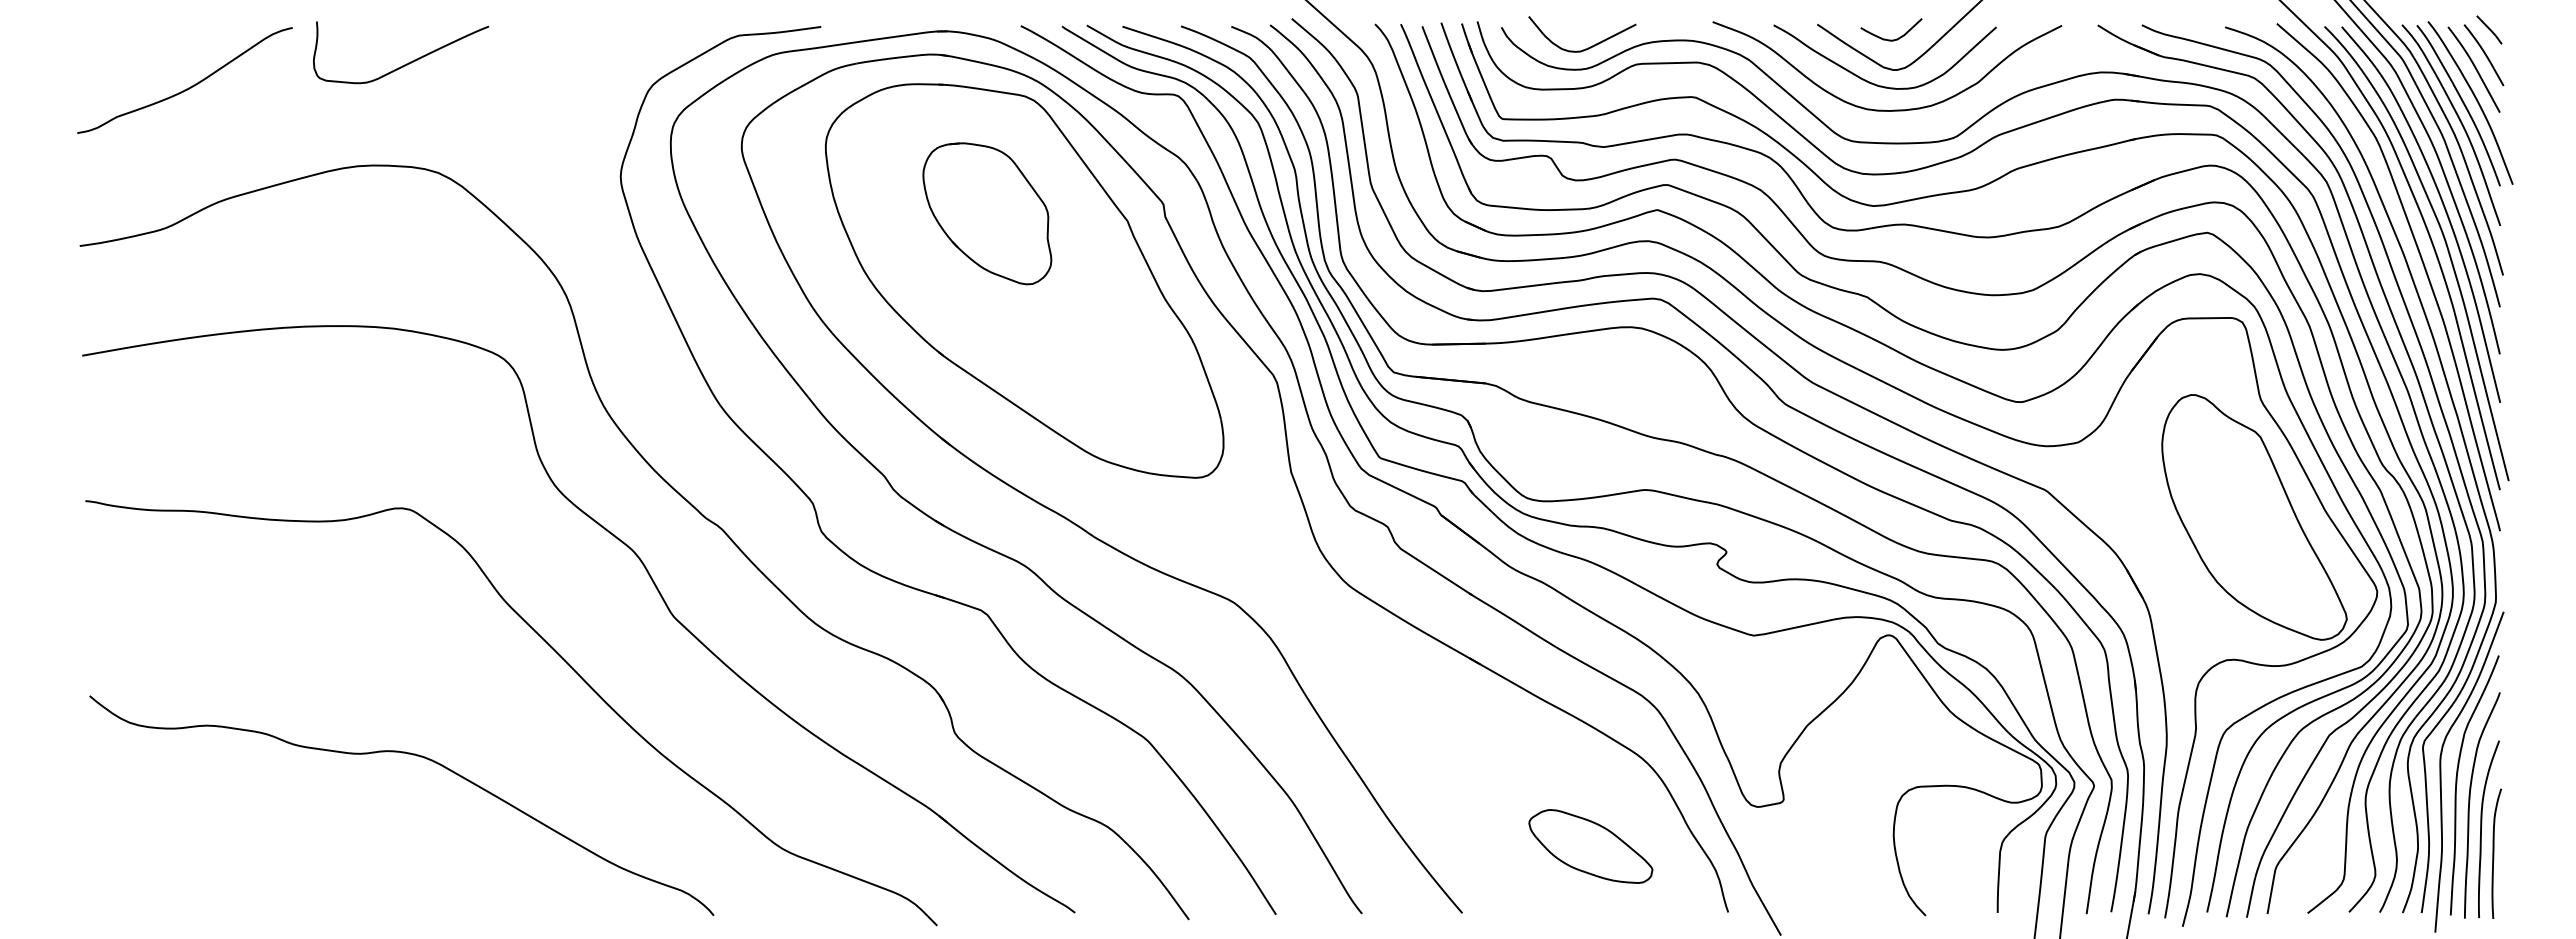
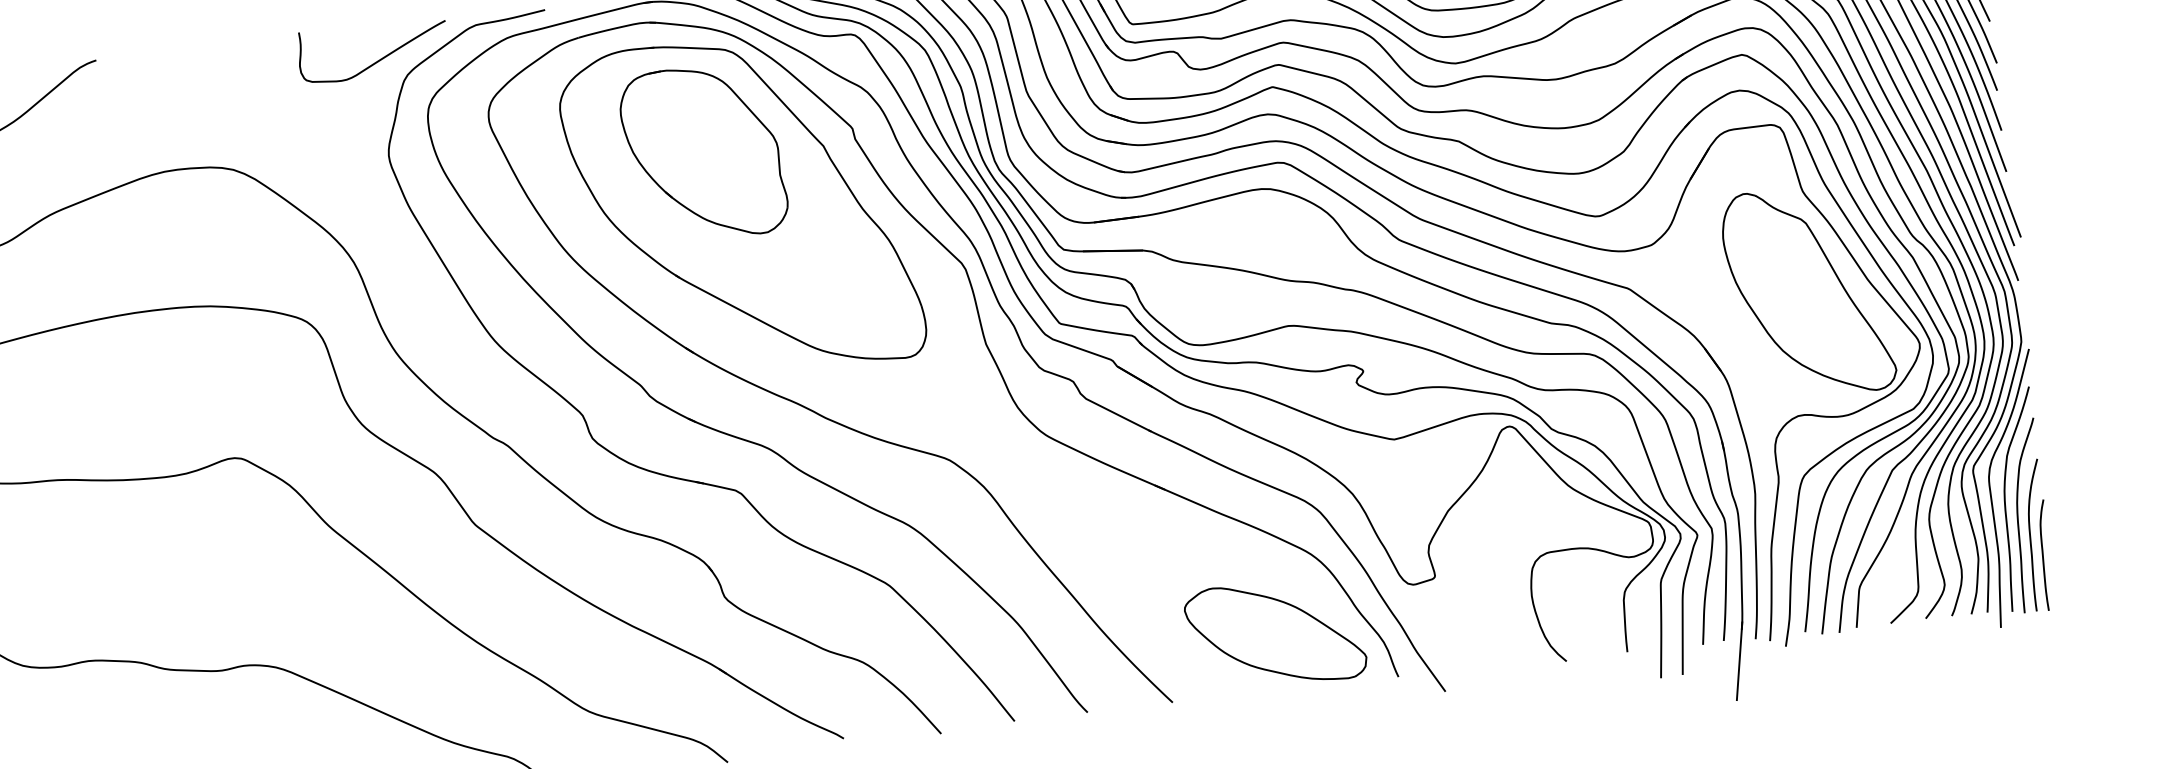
curve: (406, 63) -> (378, 59), moved
part: (987, 213) -> (703, 152), size x1.43
part: (1590, 846) -> (1275, 633), size x1.67

